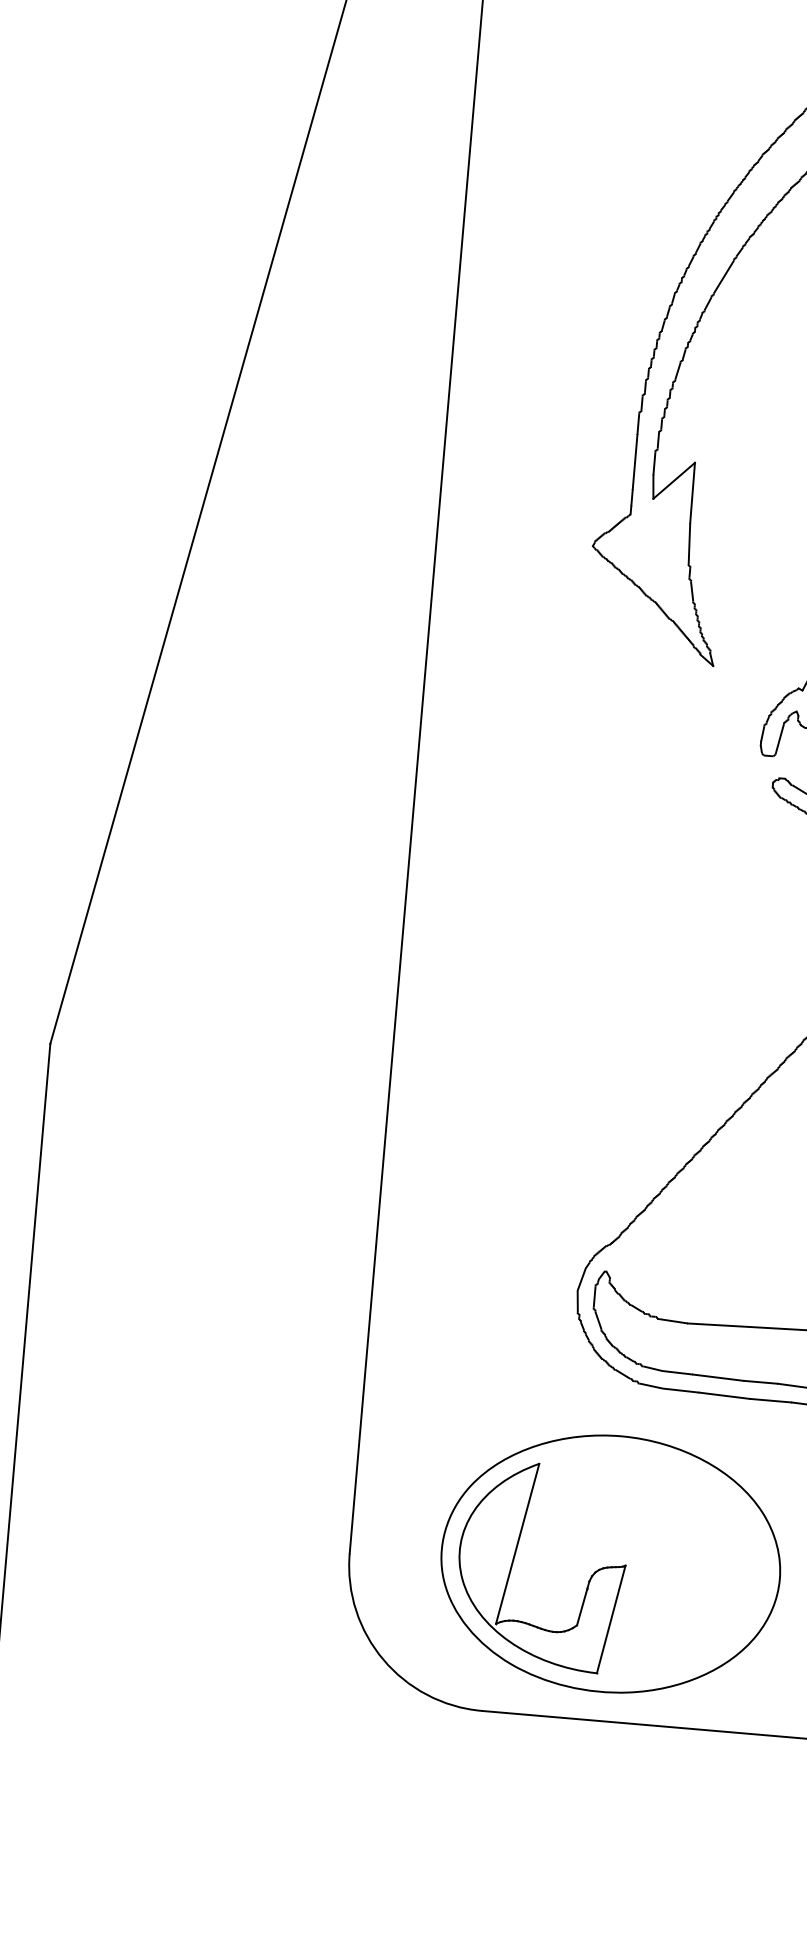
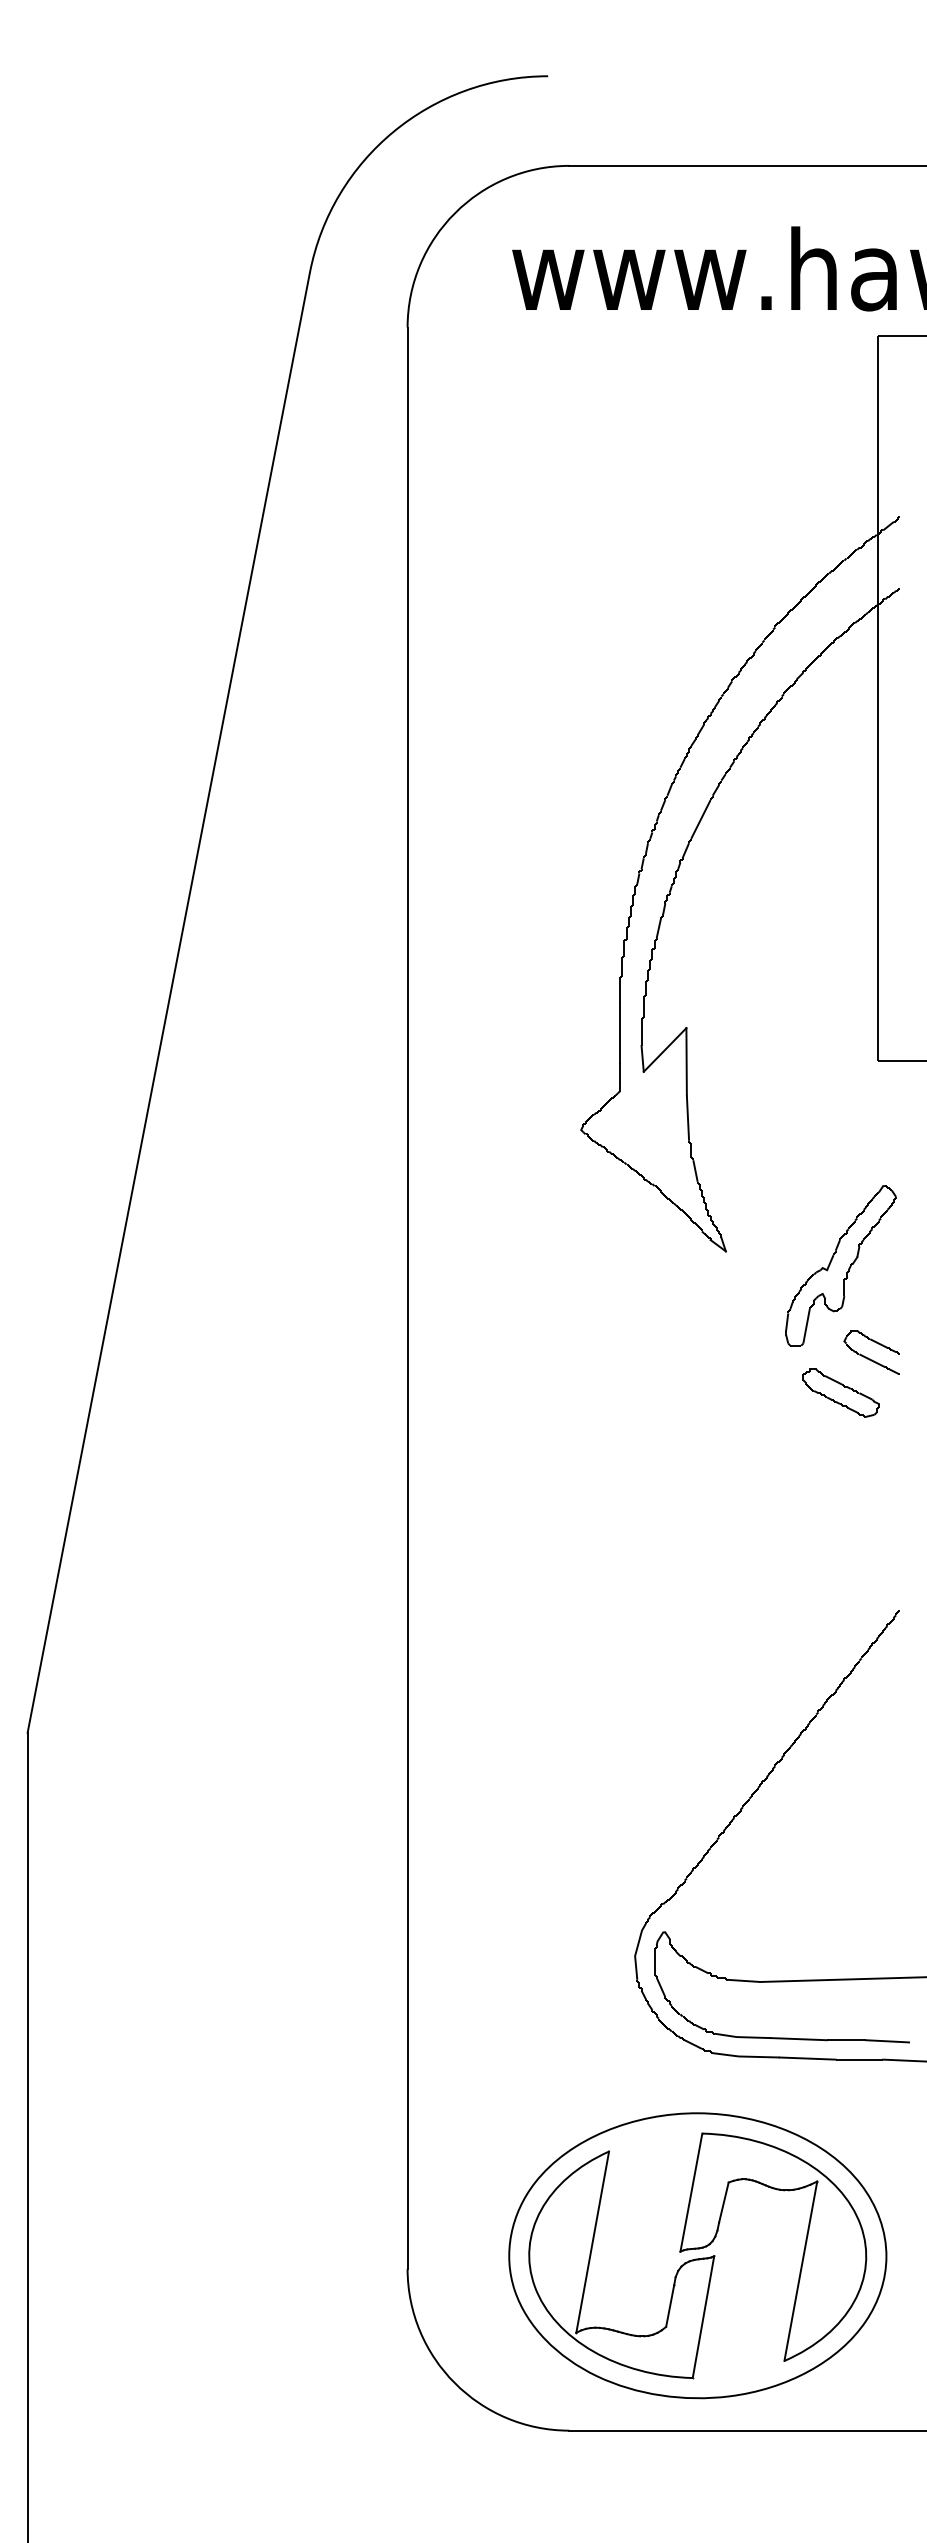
part: (706, 1566) -> (803, 2249), added

